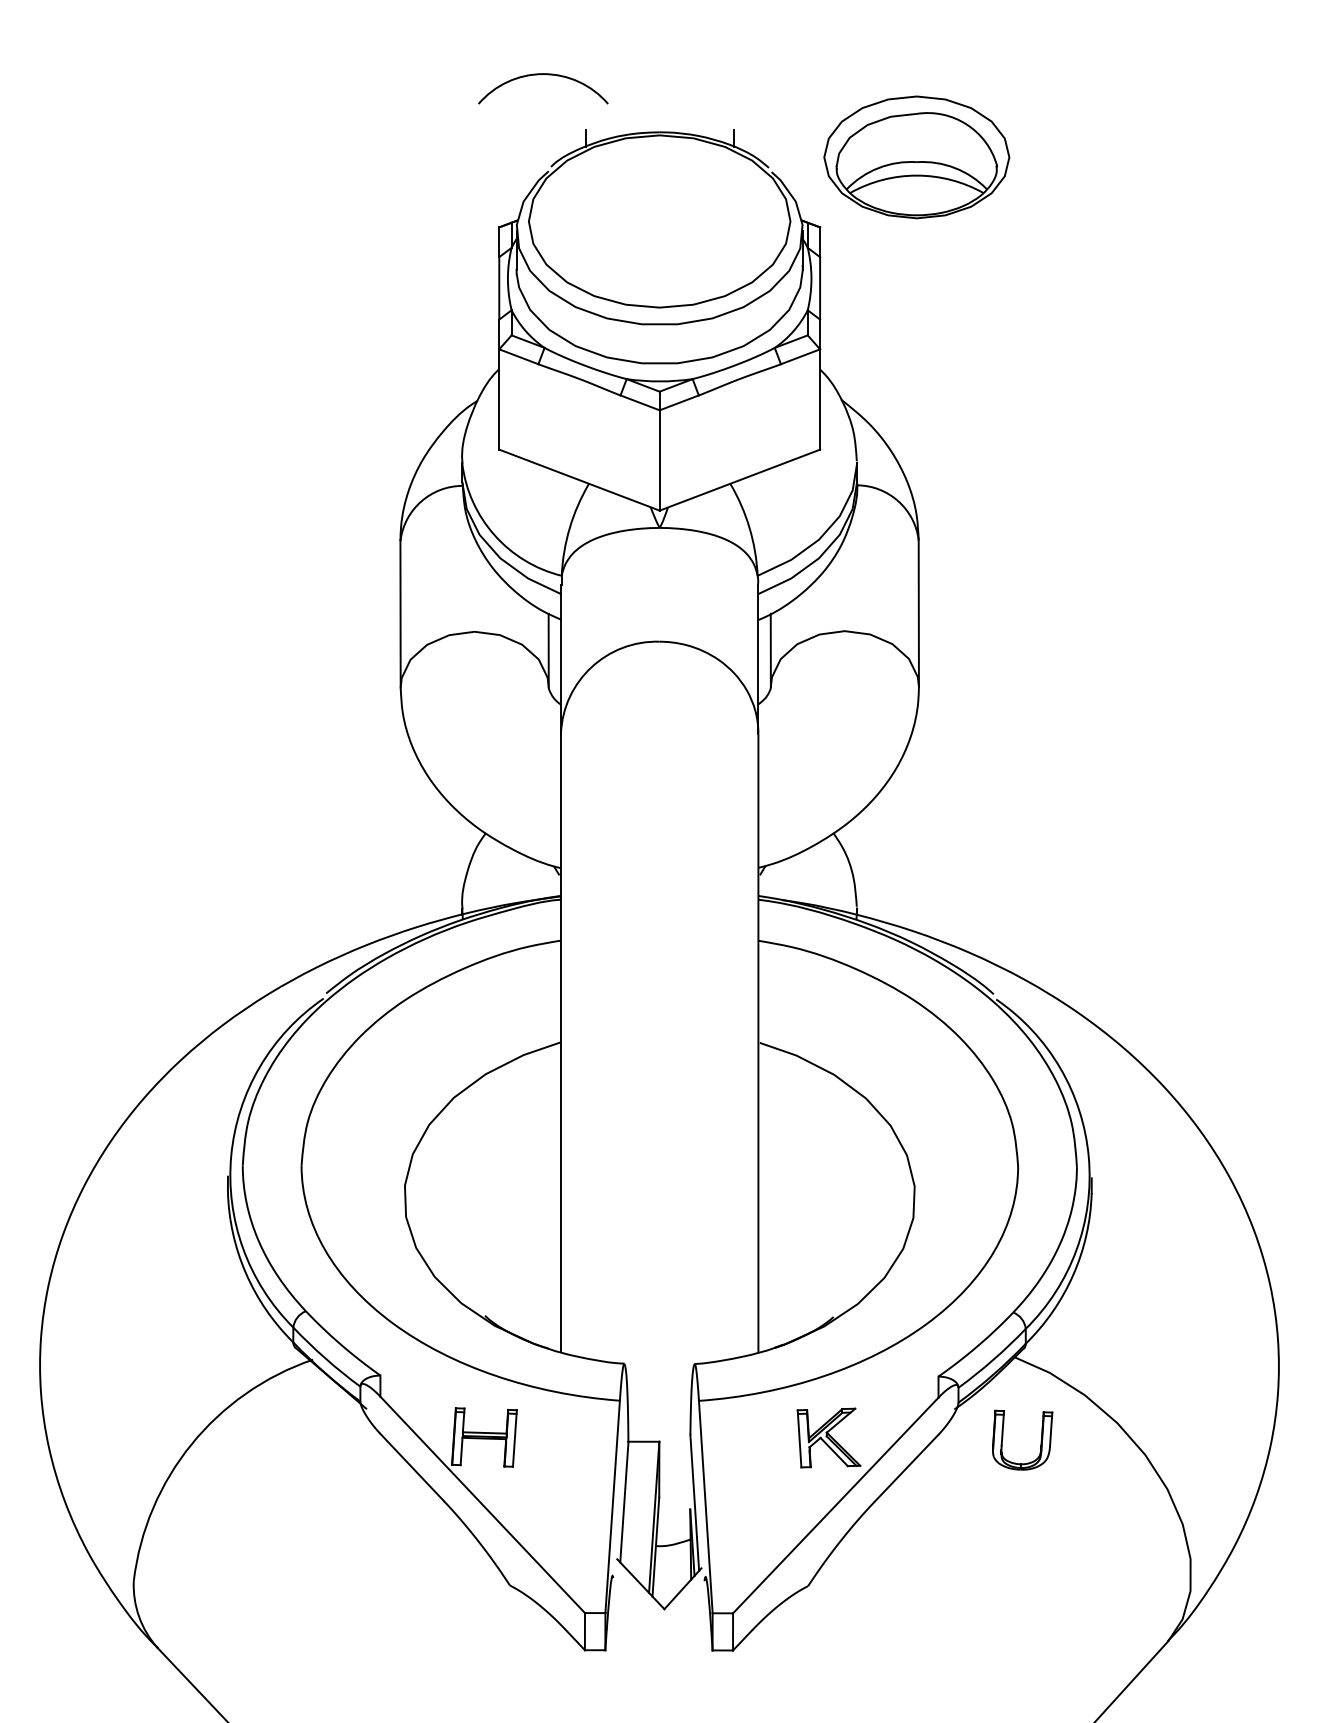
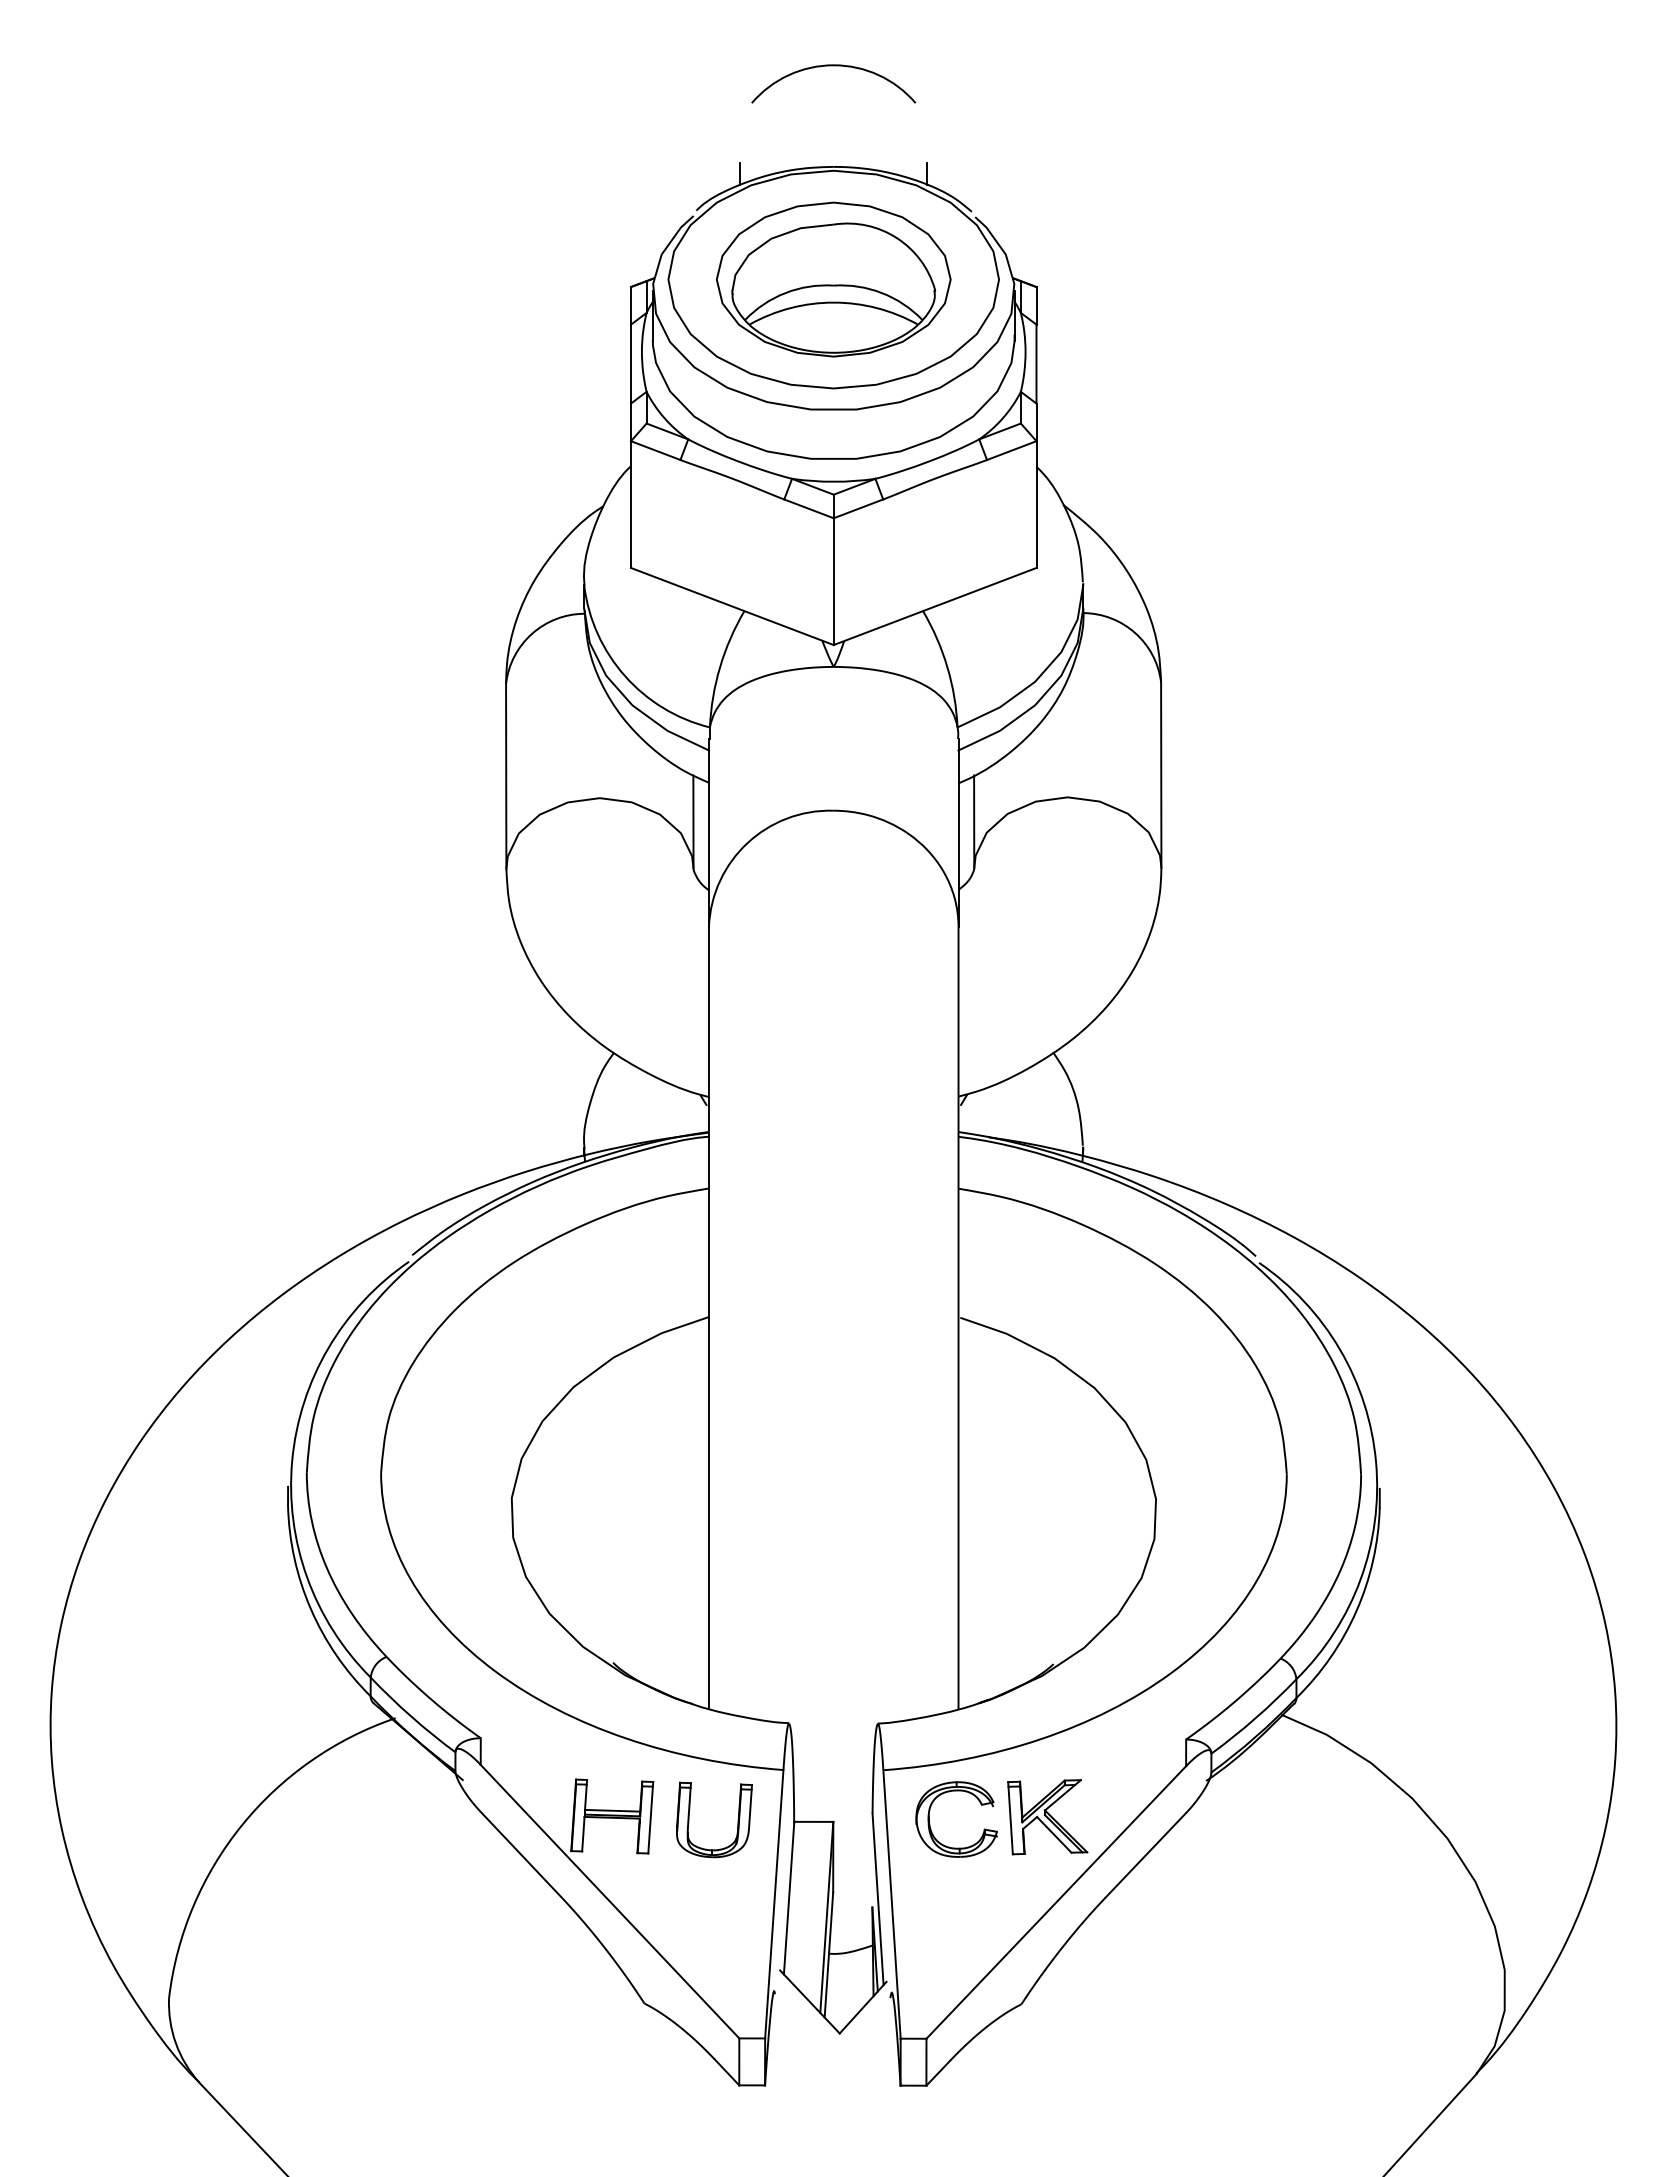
arc: (543, 75) -> (833, 66), moved
part: (916, 157) -> (833, 279), moved
part: (1040, 1439) -> (737, 1819), moved
part: (736, 1443) -> (930, 1823), added

